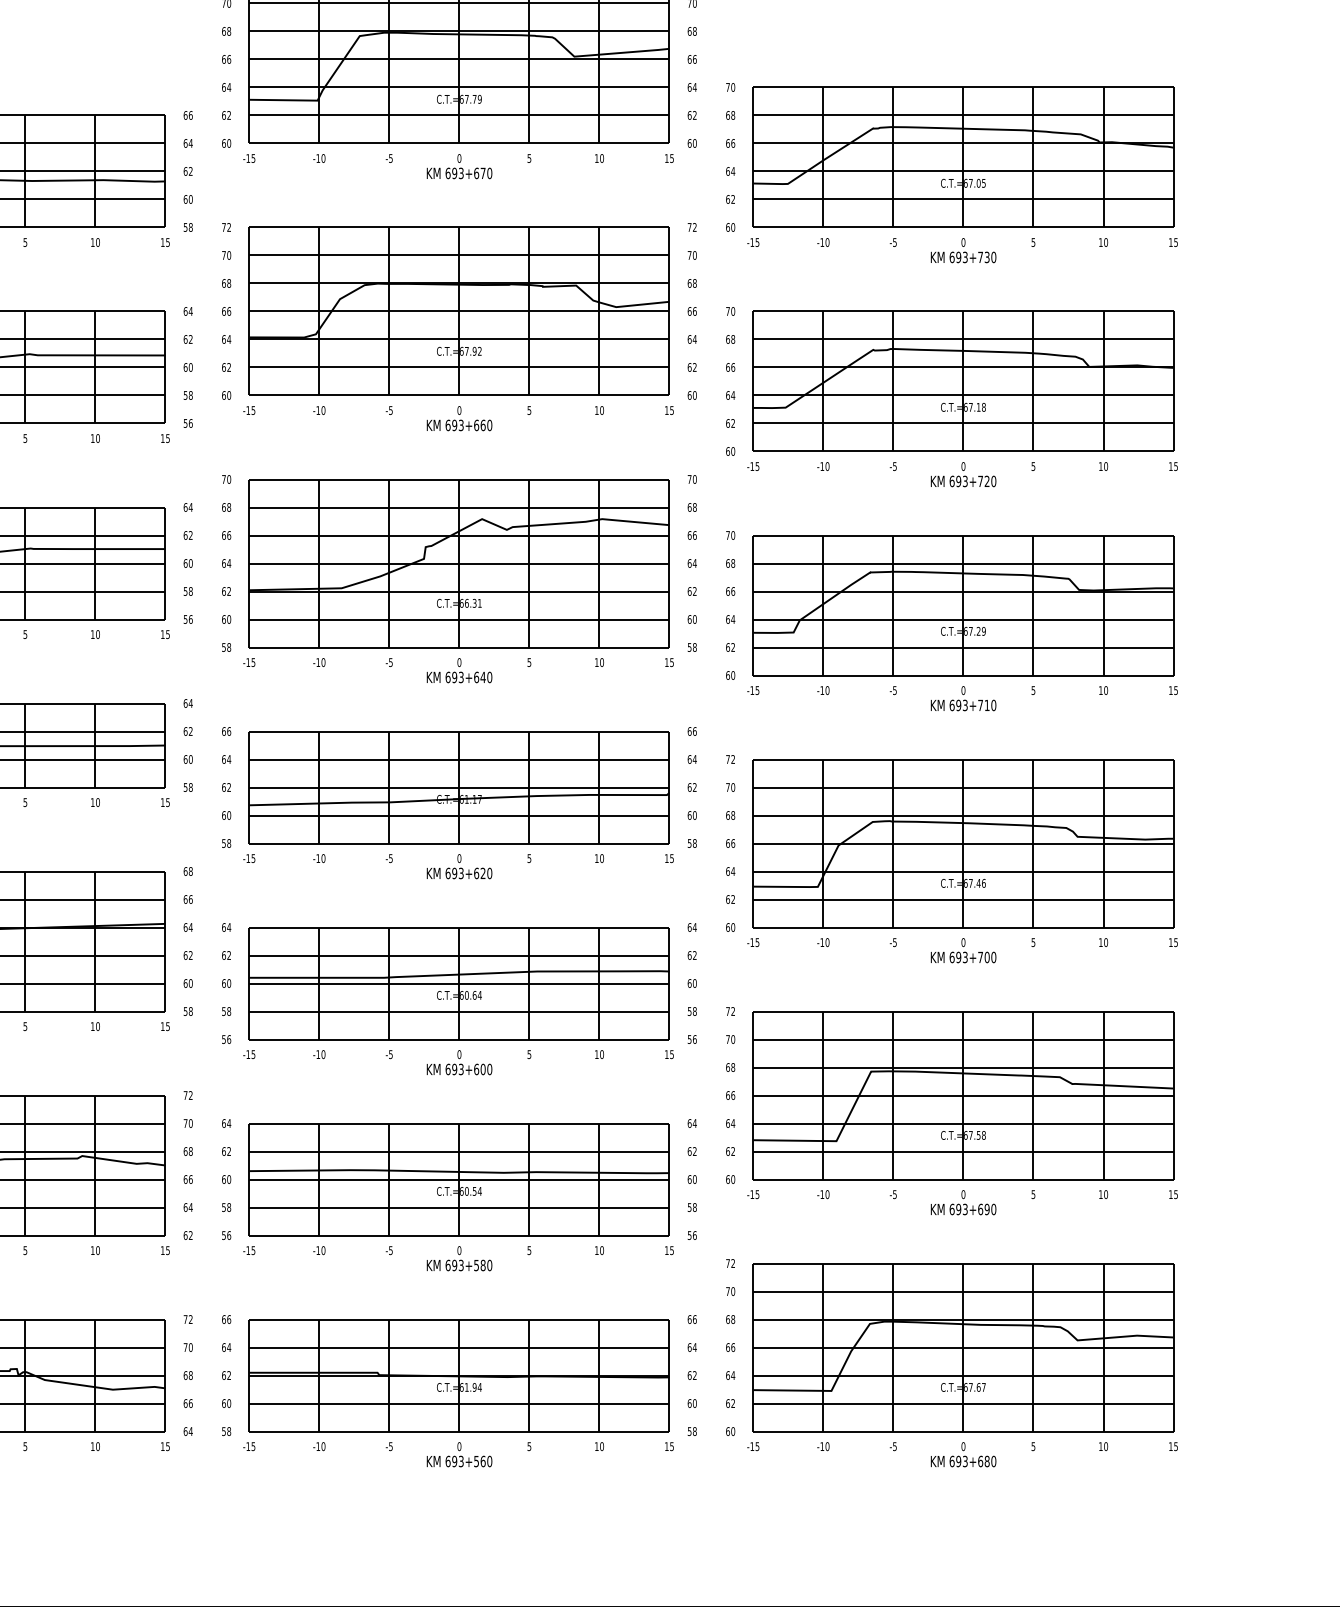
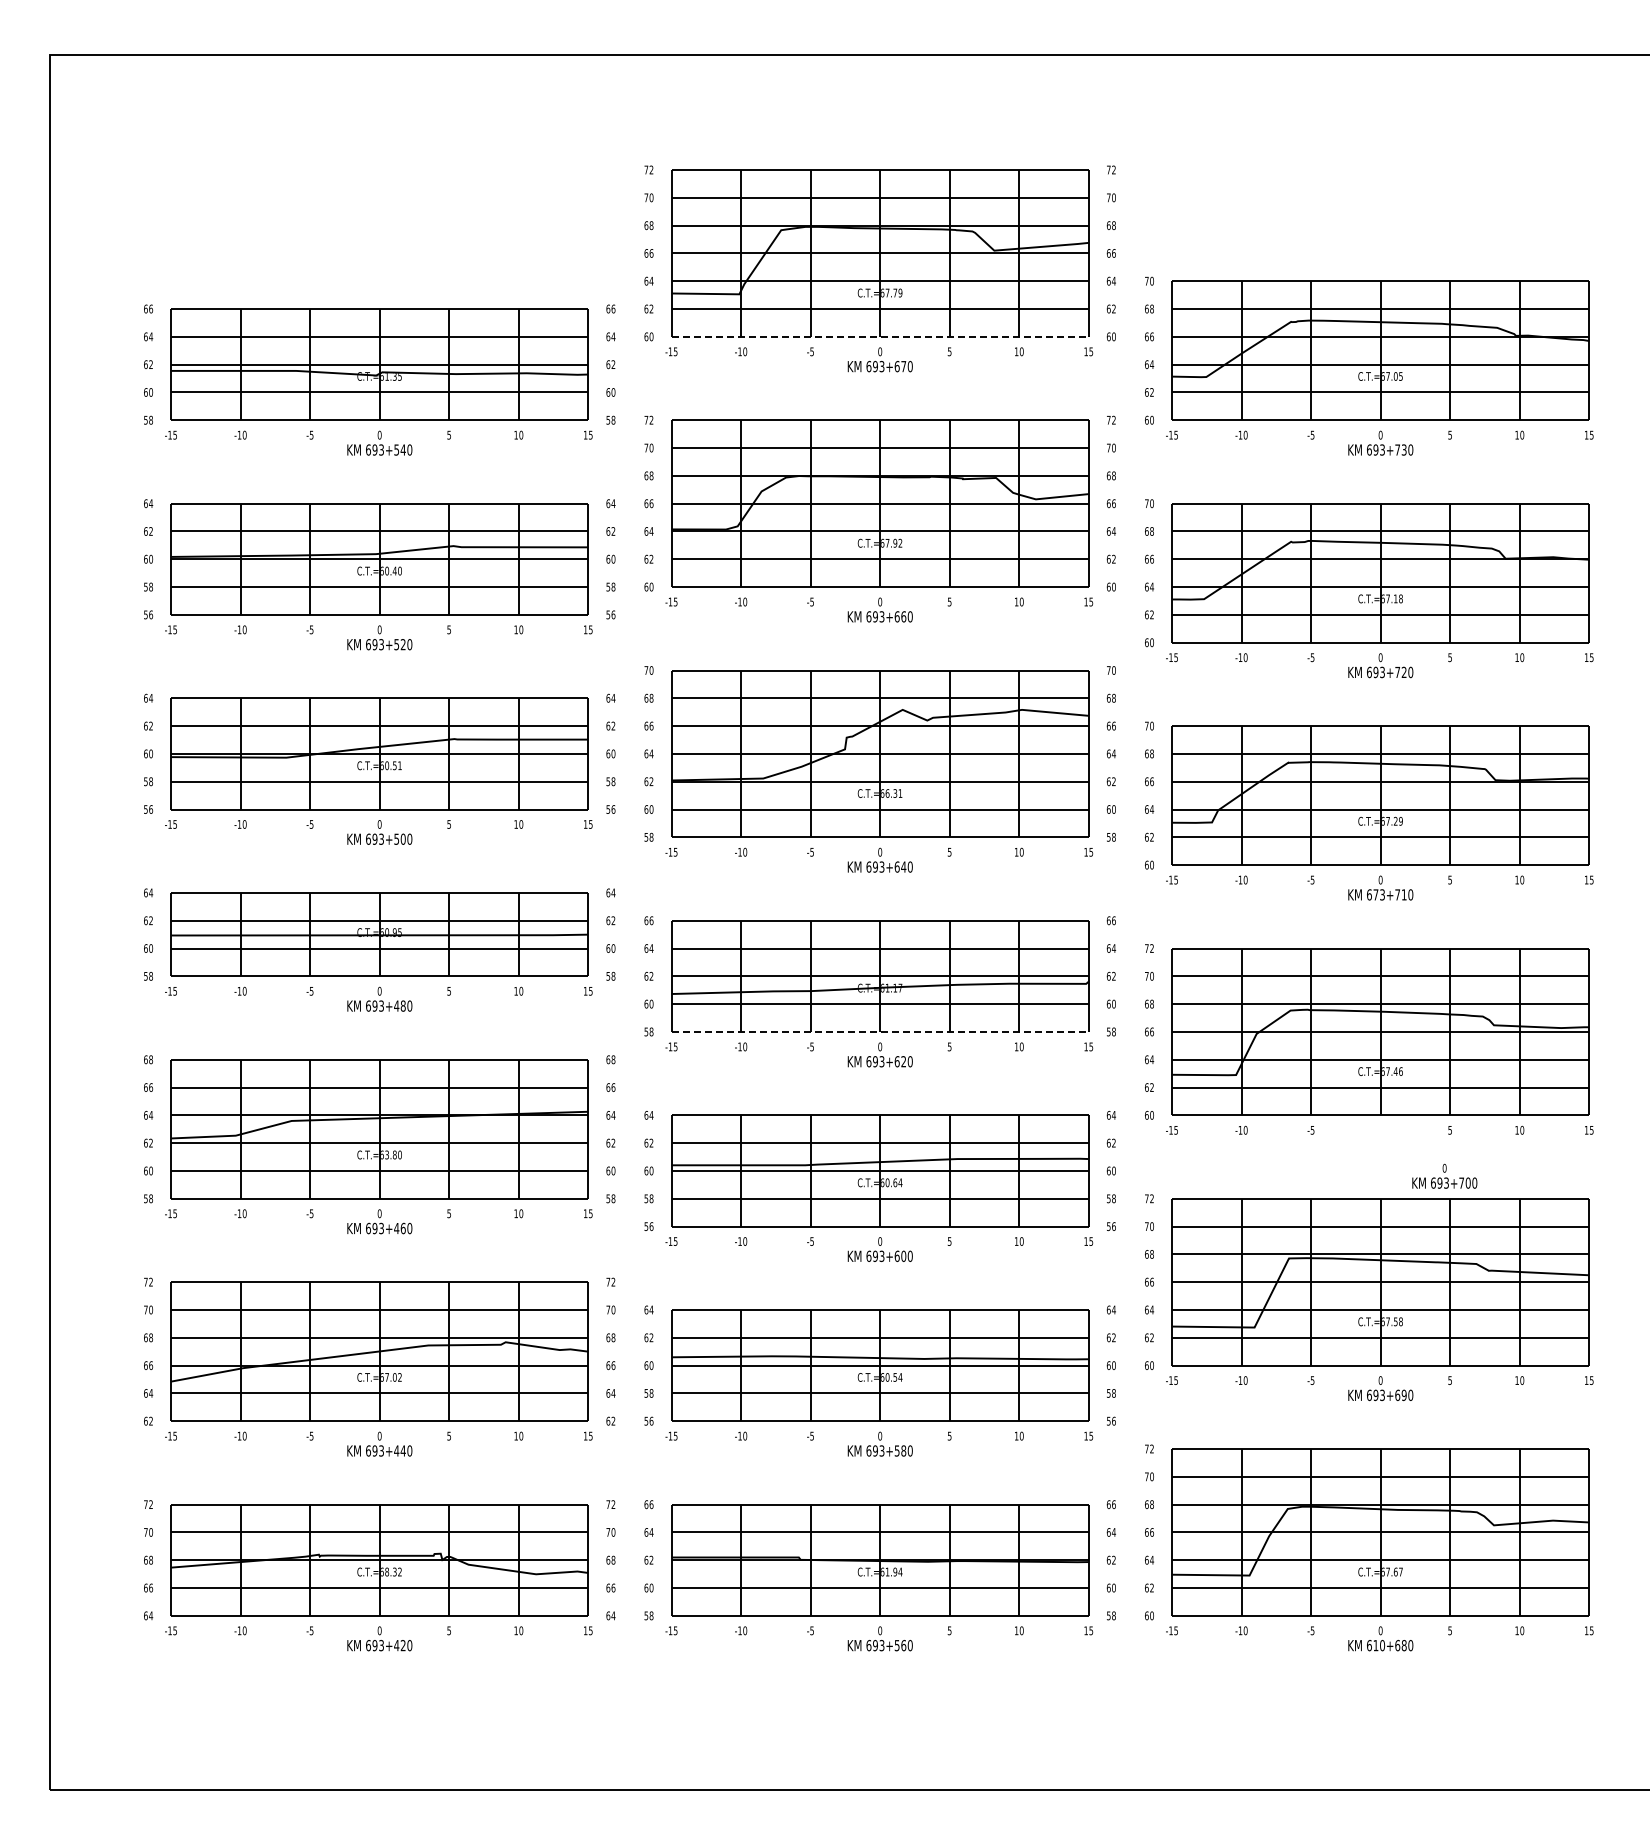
line: (459, 143) -> (880, 336), solid -> dashed
text: (958, 705) -> (1375, 894), 693+710 -> 673+710
line: (459, 843) -> (880, 1031), solid -> dashed
text: (963, 949) -> (1444, 1175), moved
text: (962, 1461) -> (1379, 1645), 693+680 -> 610+680

